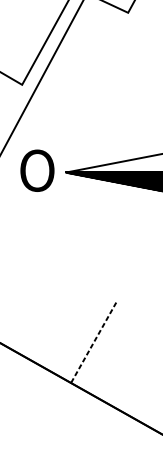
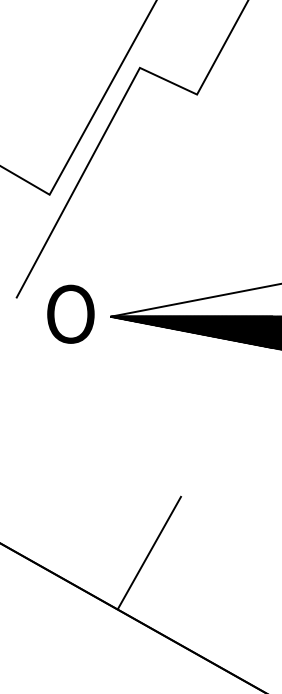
line: (93, 342) -> (149, 552), dashed -> solid

